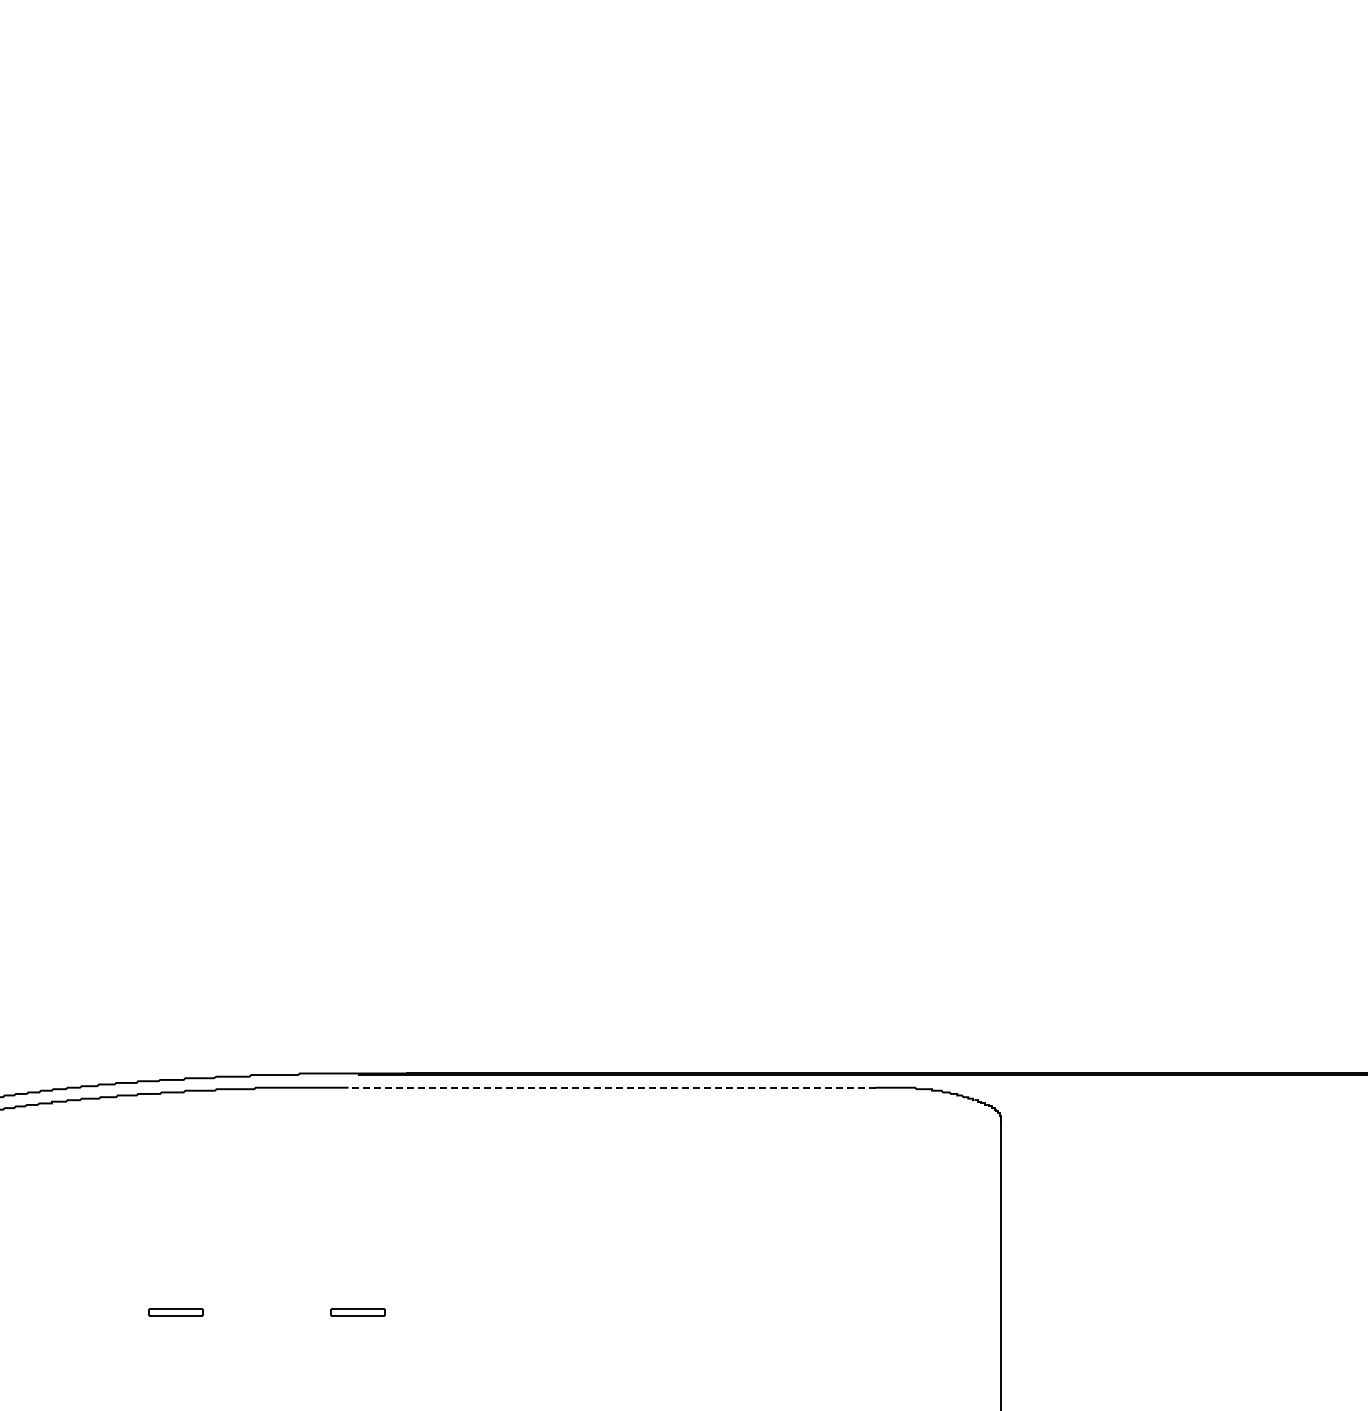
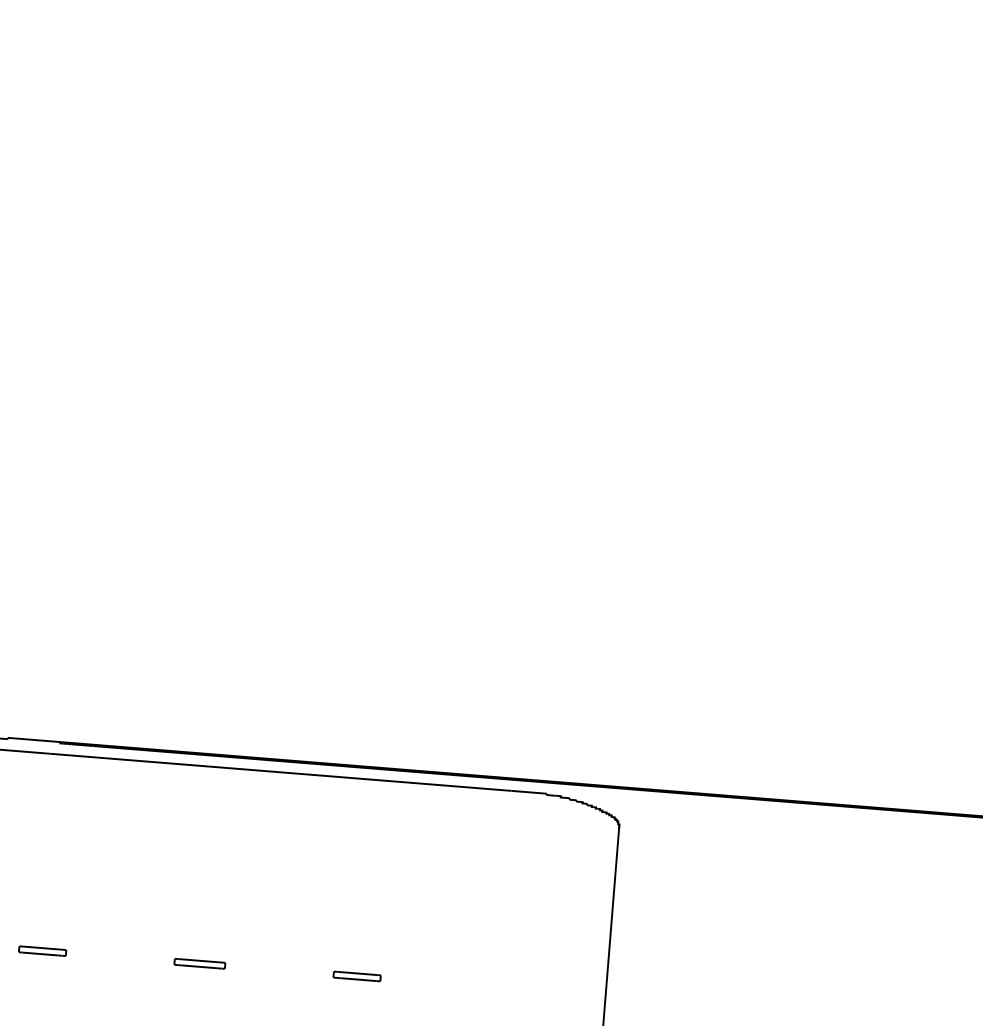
line: (612, 1087) -> (281, 772), dashed -> solid
part: (537, 1312) -> (199, 963), added
part: (717, 1312) -> (357, 976), added

